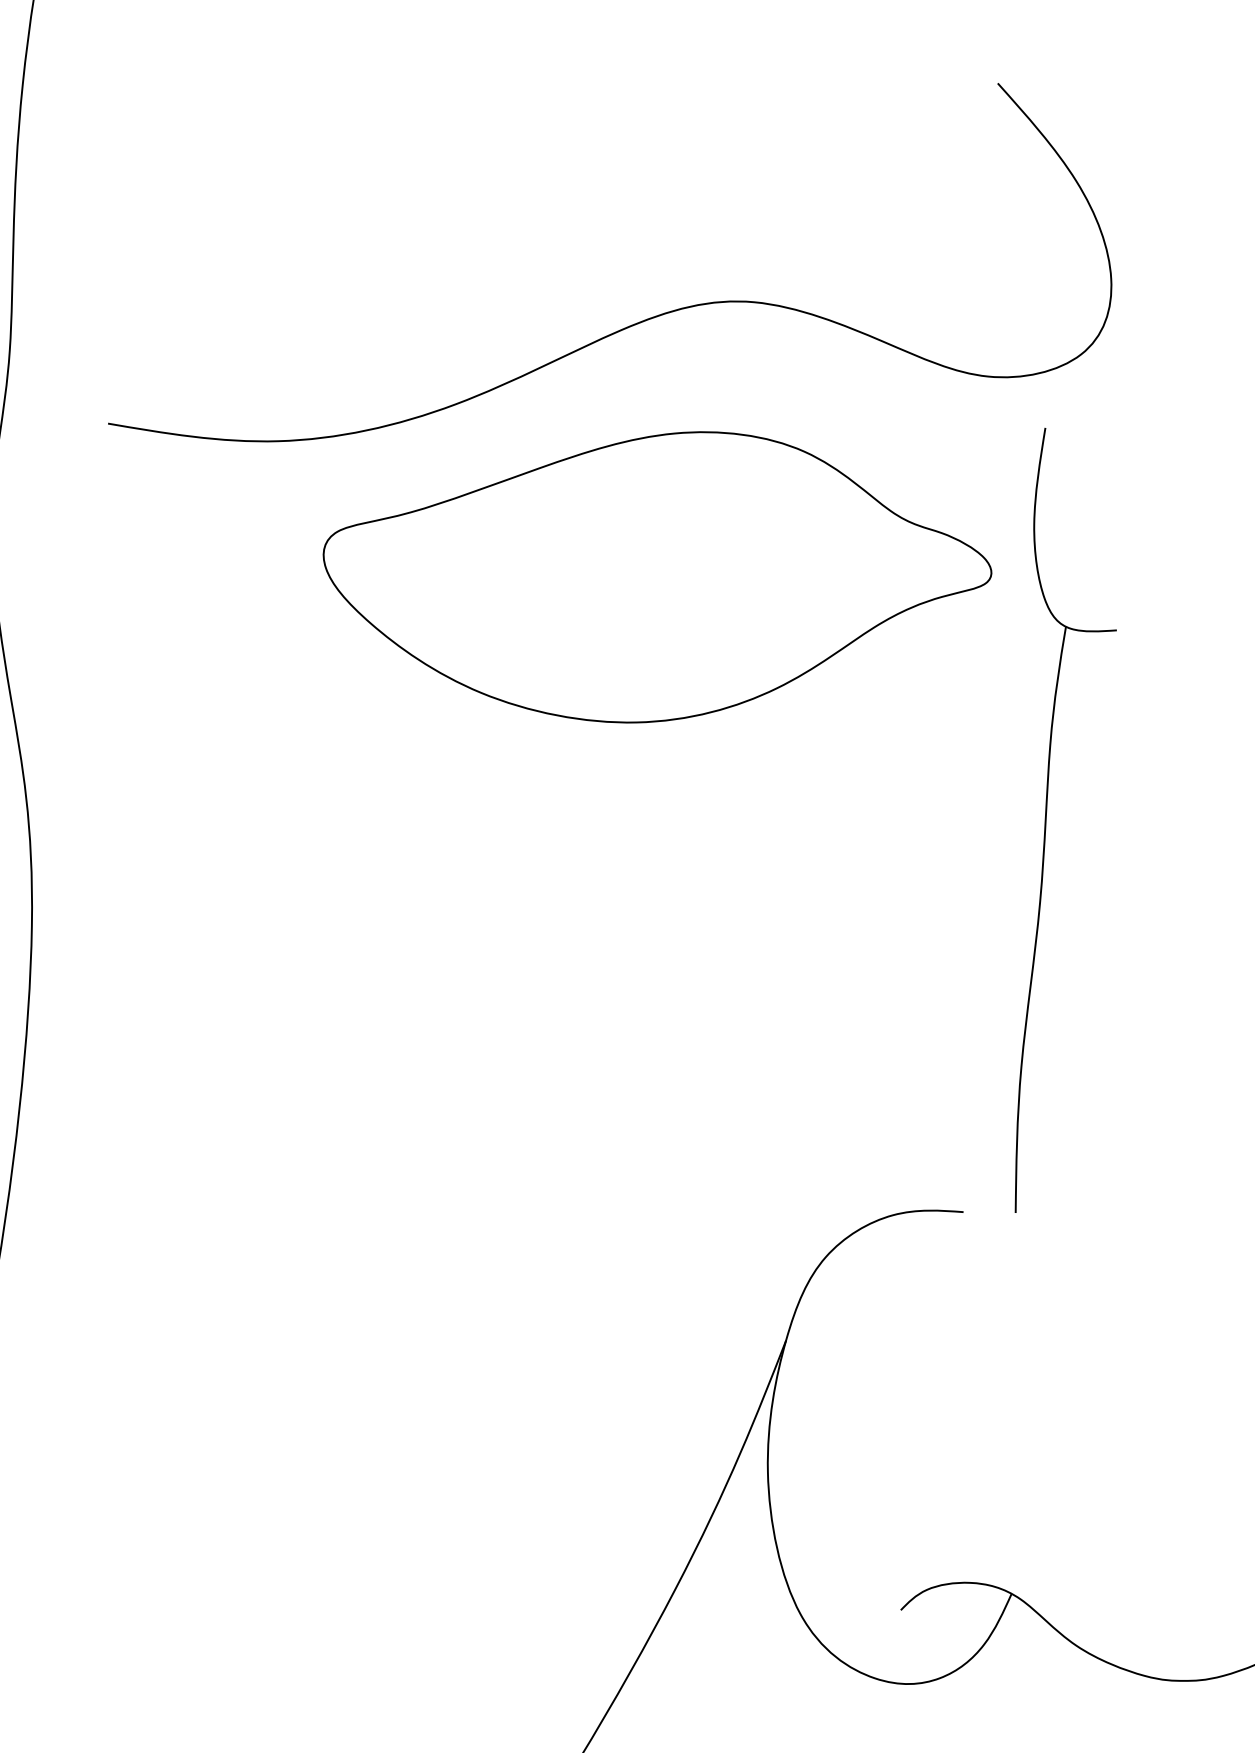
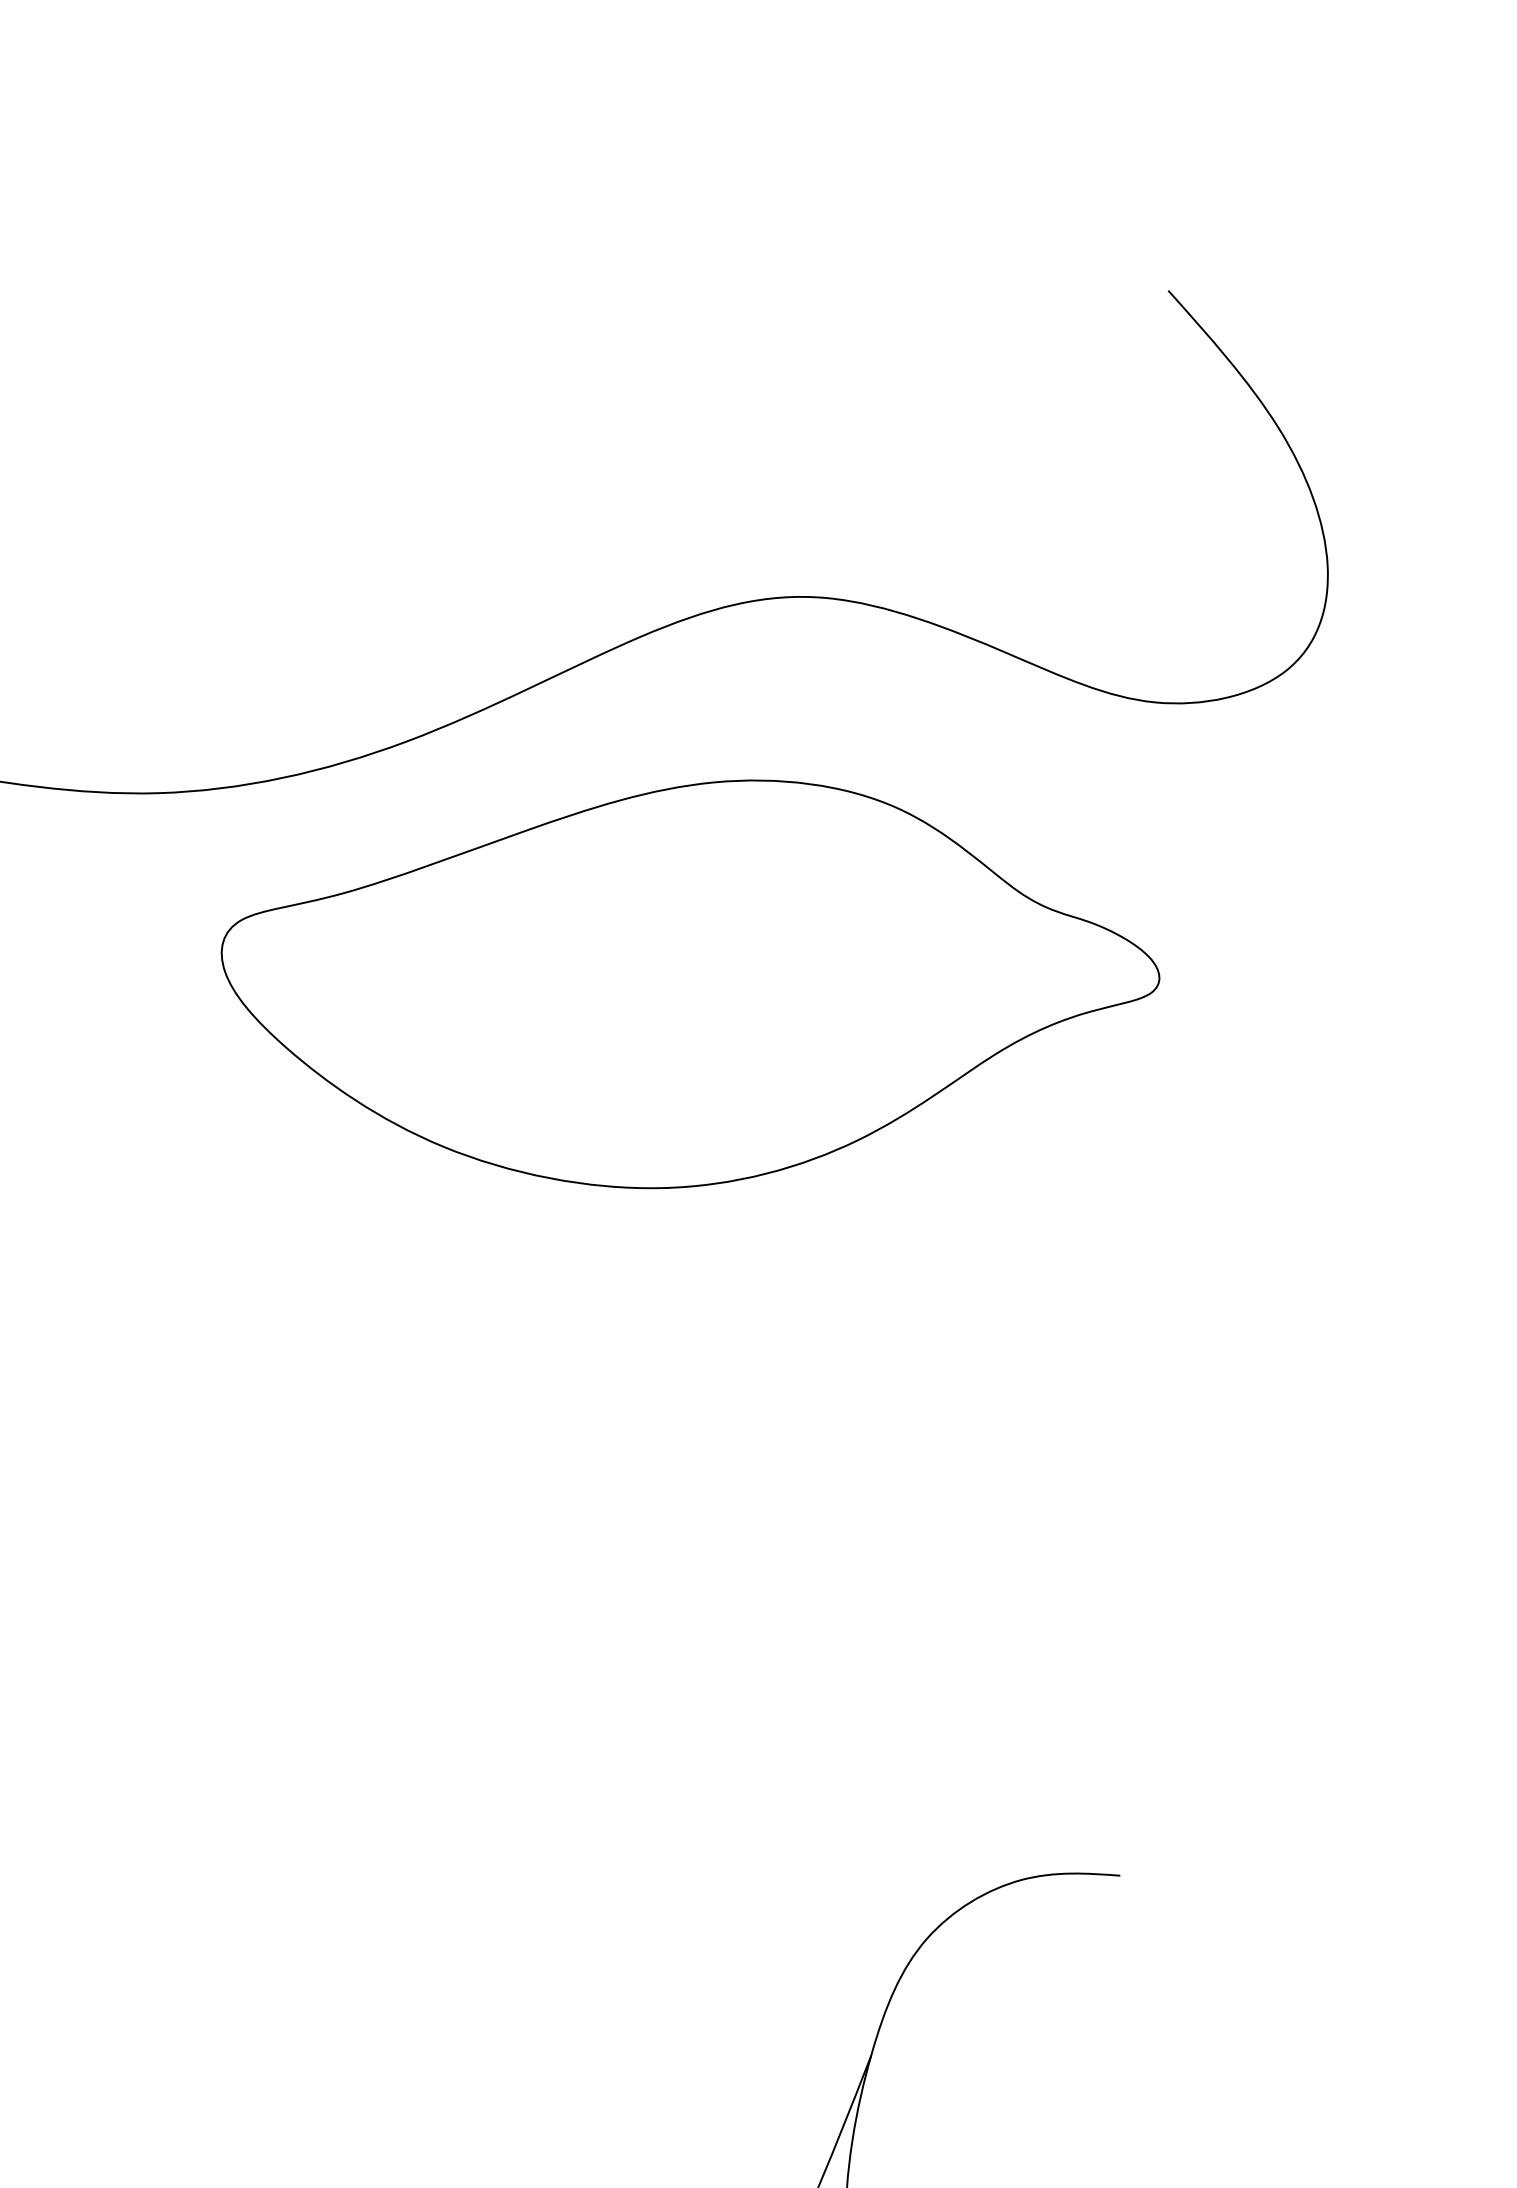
part: (1046, 820) -> (1236, 1325), removed

